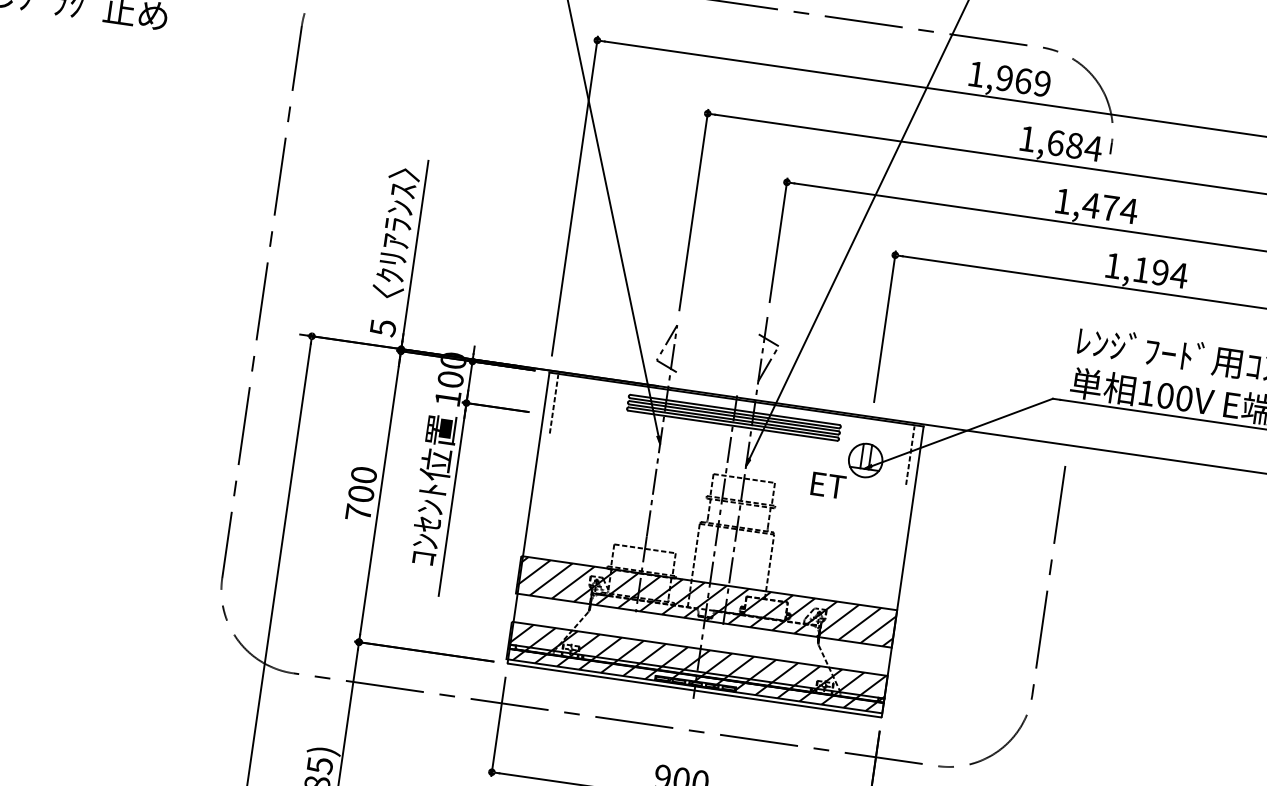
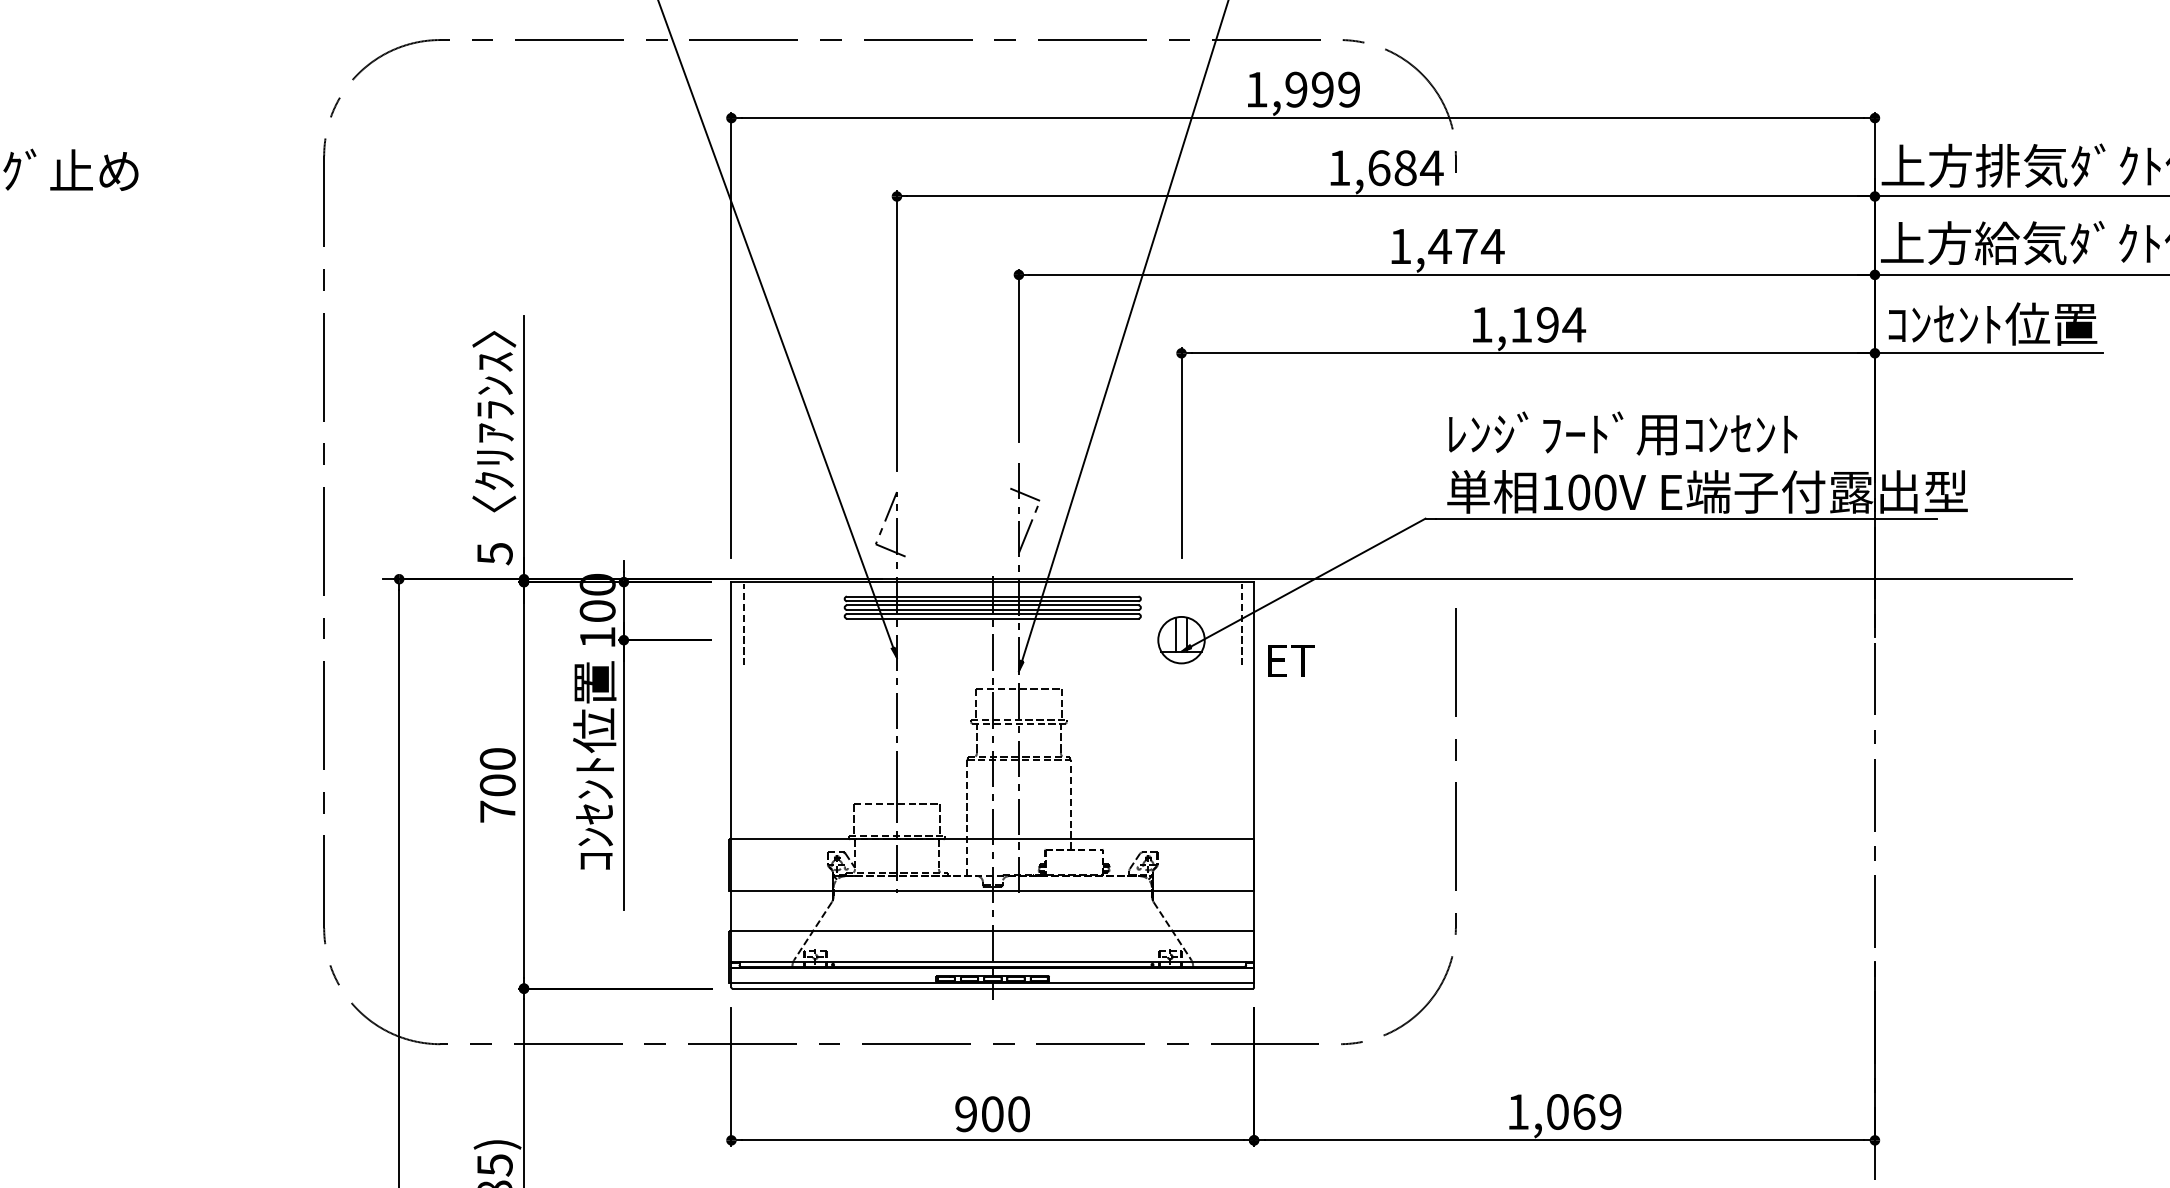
text: (1024, 81) -> (1323, 89), 1,969 -> 1,999
text: (828, 485) -> (1291, 660), moved
hatch: (706, 601) -> (991, 864), removed
hatch: (697, 667) -> (991, 956), removed

